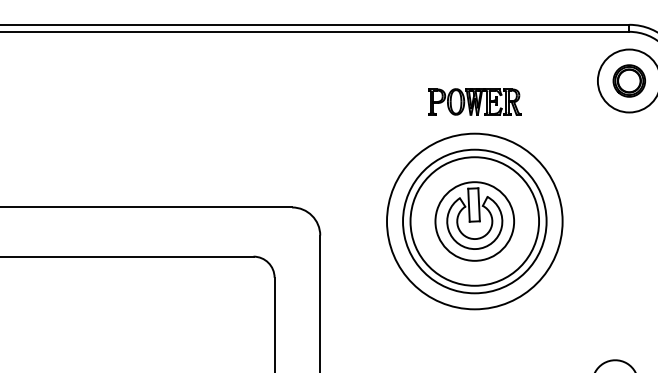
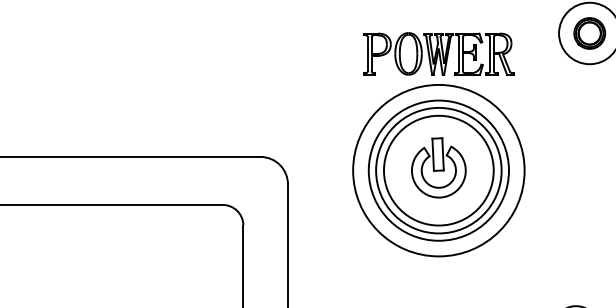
part: (474, 101) -> (438, 53), size x1.67
circle: (474, 221) -> (438, 170), size x1.43

